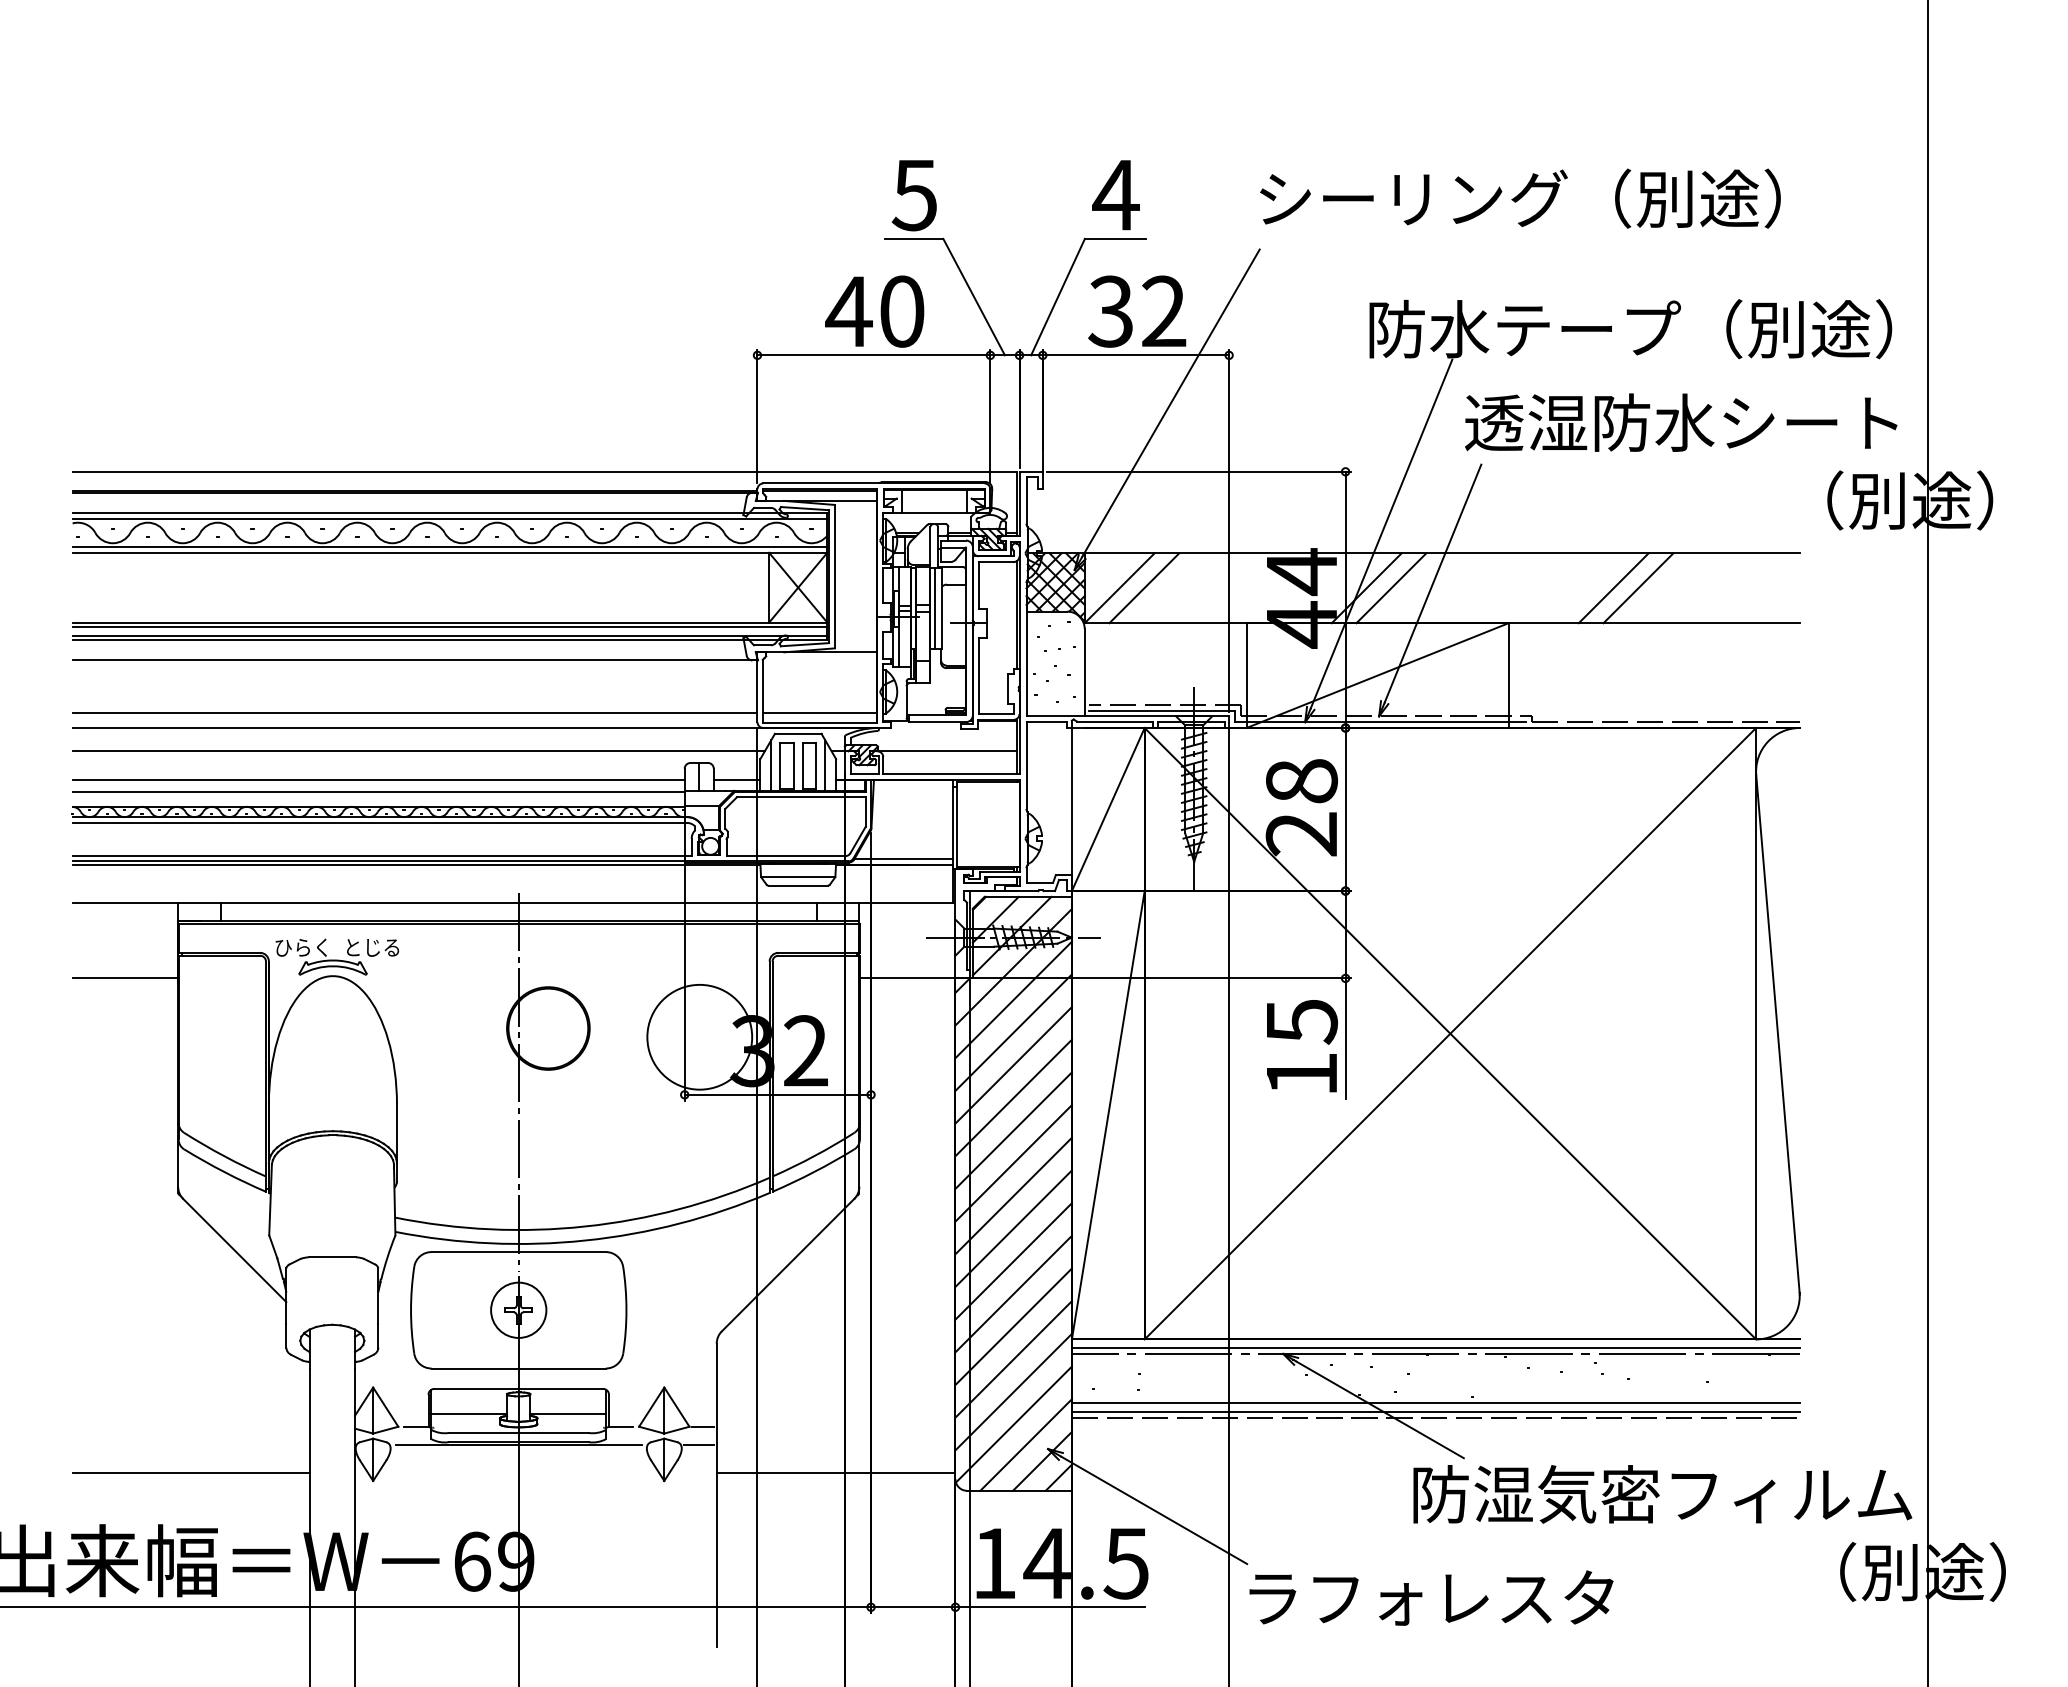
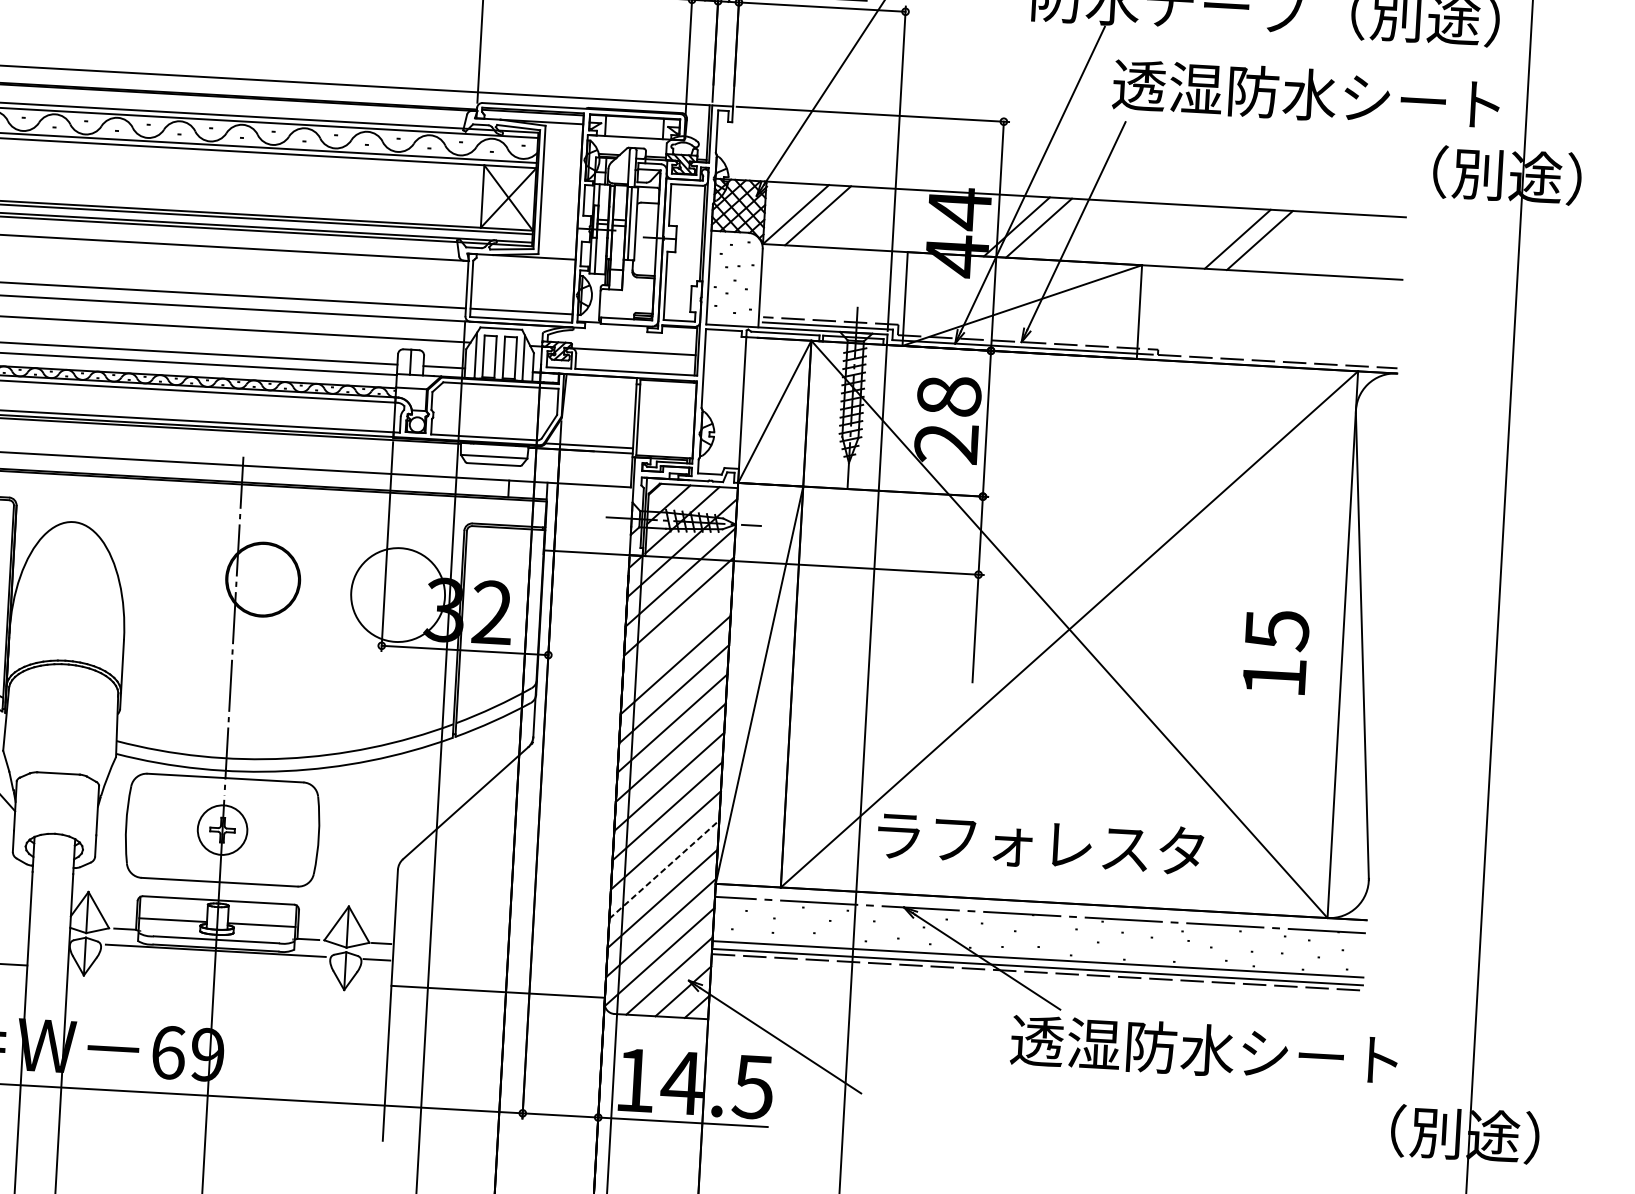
part: (337, 956) -> (78, 504), removed
text: (1302, 1046) -> (1276, 652), moved
line: (1013, 1065) -> (677, 635), removed
line: (1014, 1326) -> (665, 869), solid -> dashed
line: (1435, 1348) -> (1040, 910), removed
text: (1661, 1494) -> (1235, 1052), 防湿気密フィルム -> 透湿防水シート
text: (1431, 1597) -> (1040, 842), moved

